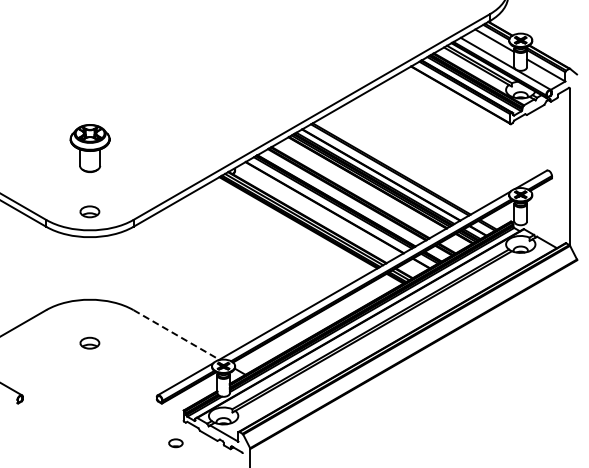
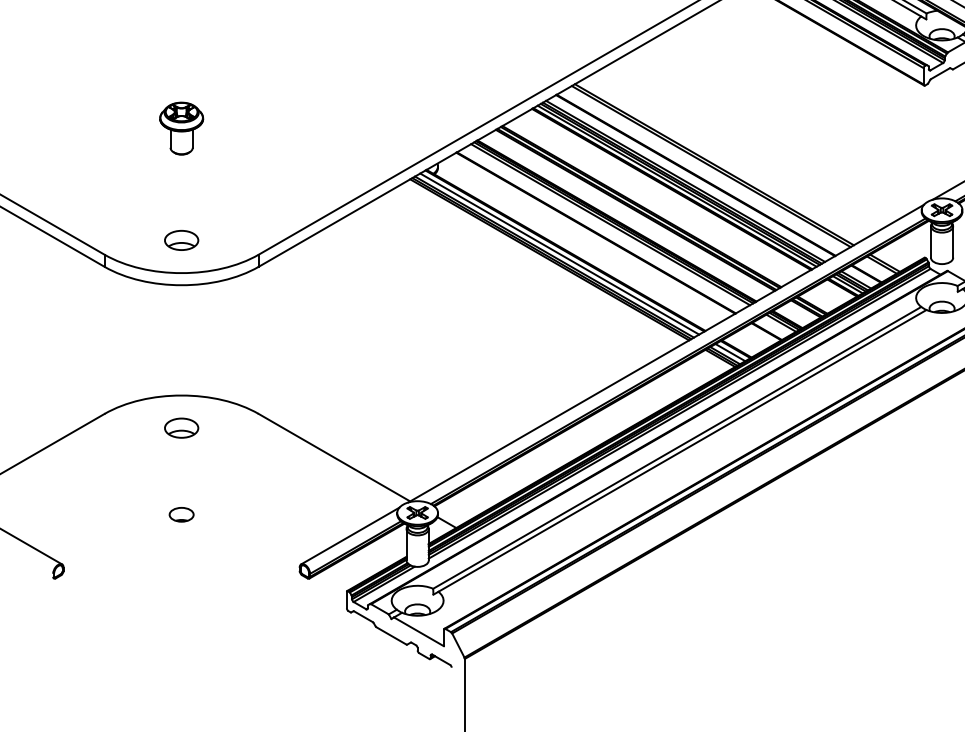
part: (89, 148) -> (180, 128), size x0.62
line: (176, 334) -> (334, 456), dashed -> solid
part: (89, 342) -> (180, 426), moved
part: (175, 443) -> (180, 515), moved

